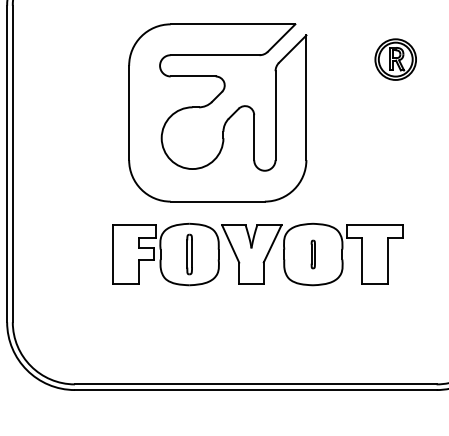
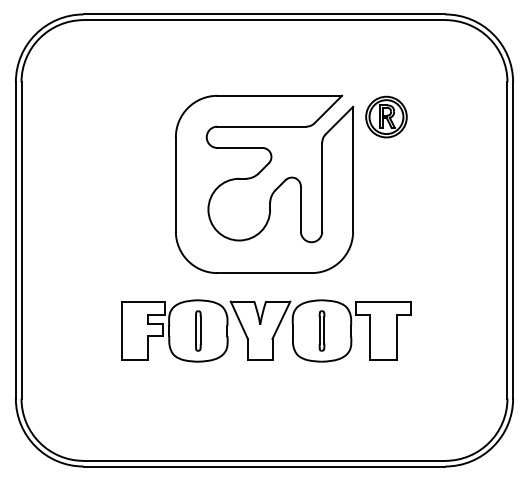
part: (395, 59) -> (386, 116), moved
part: (212, 103) -> (259, 174), moved
part: (312, 254) -> (321, 330), size x1.43

